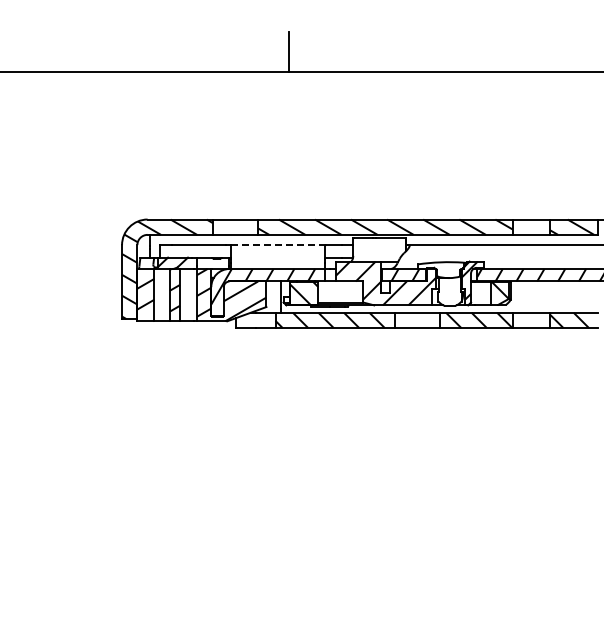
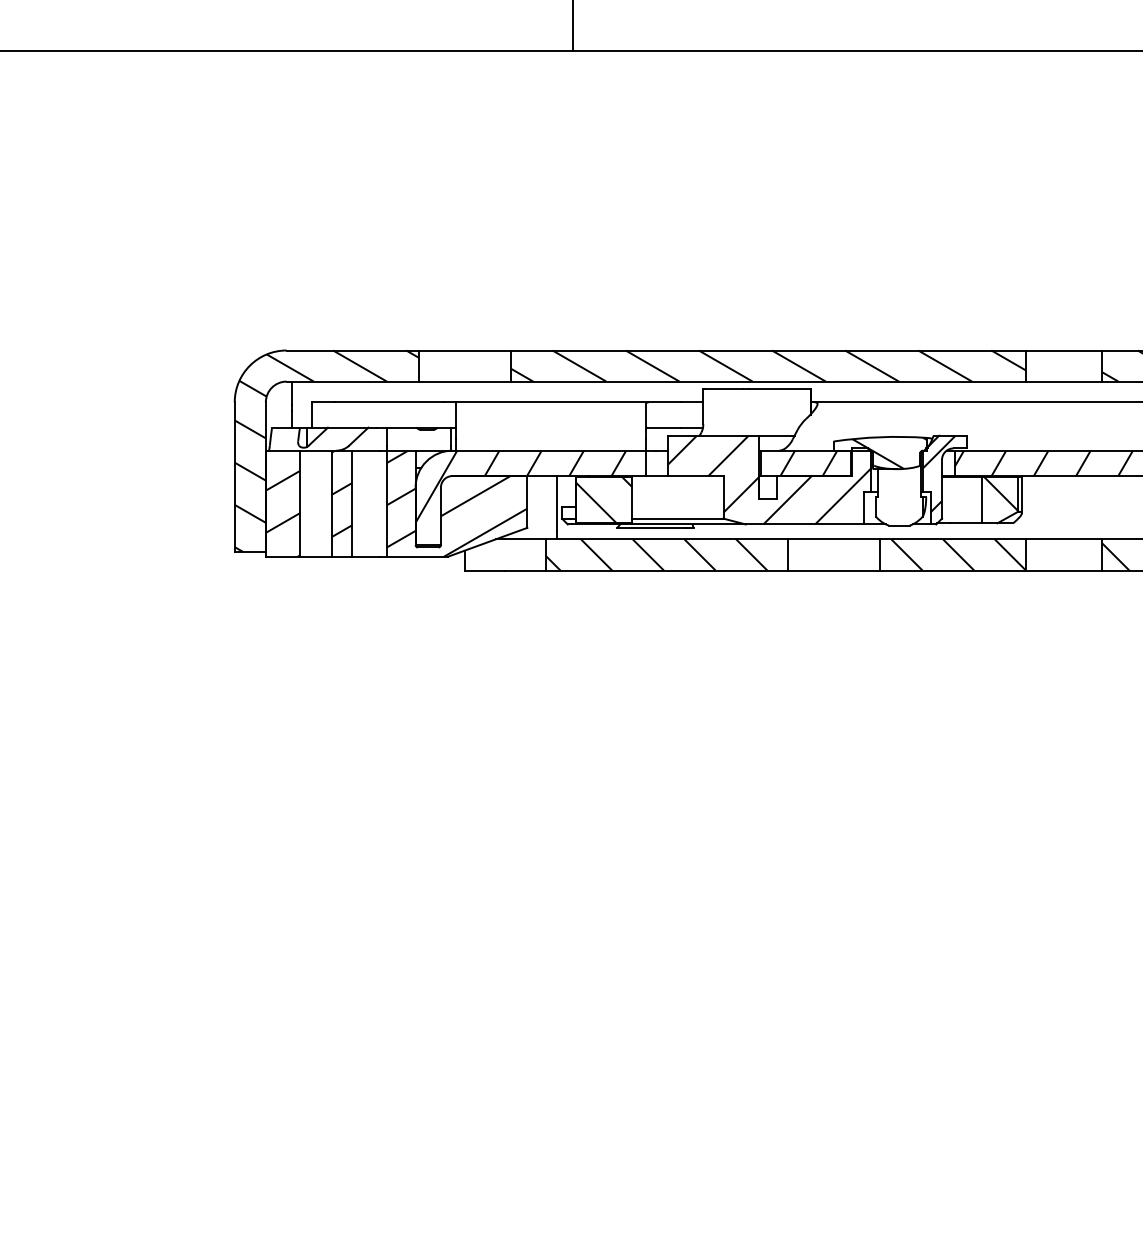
line: (278, 245) -> (551, 403), dashed -> solid
hatch: (444, 269) -> (888, 451), added

